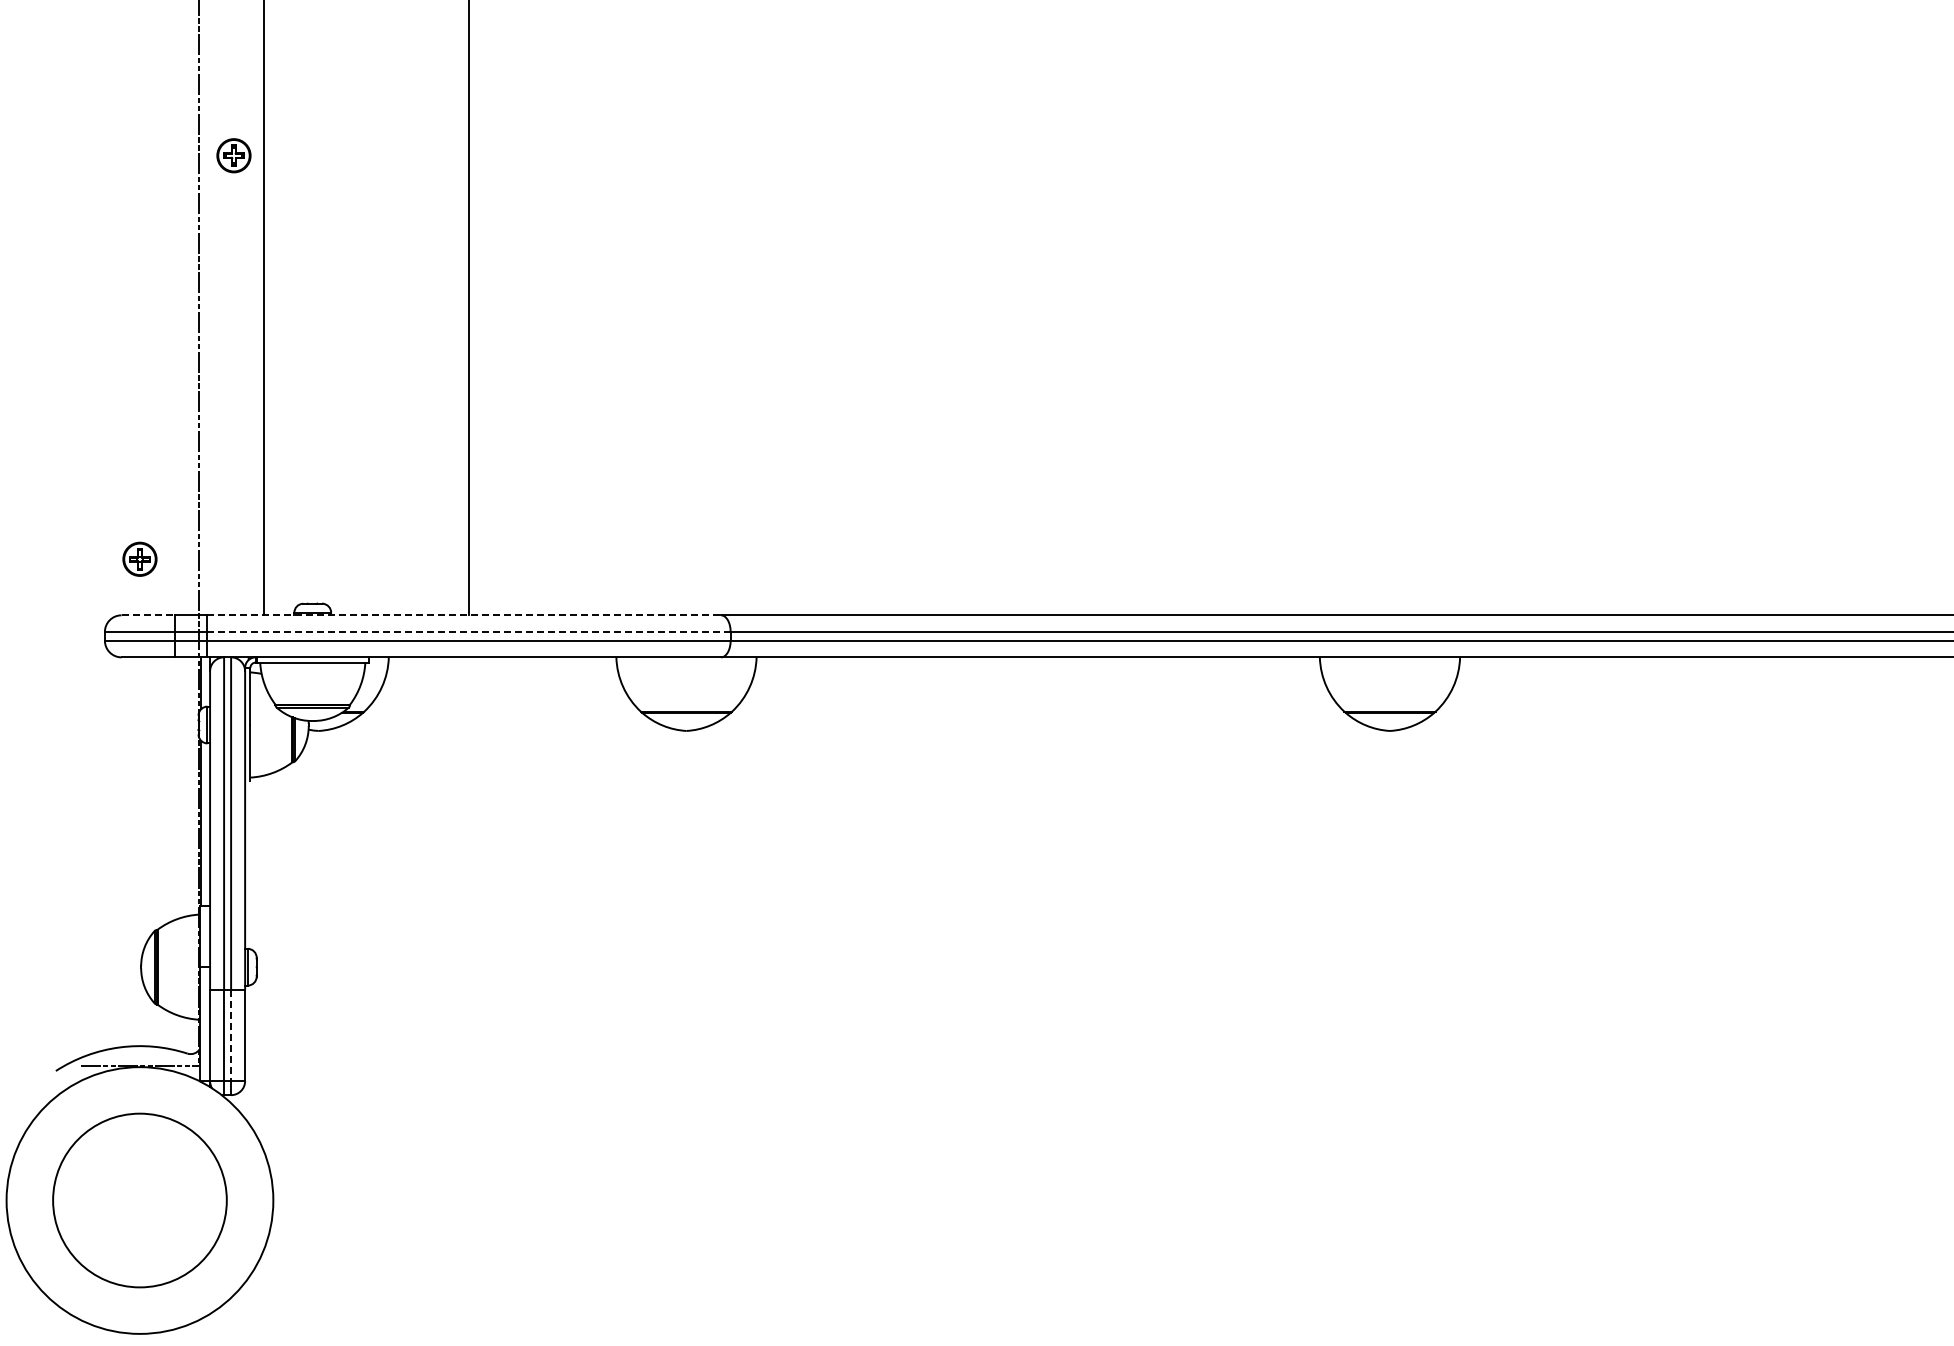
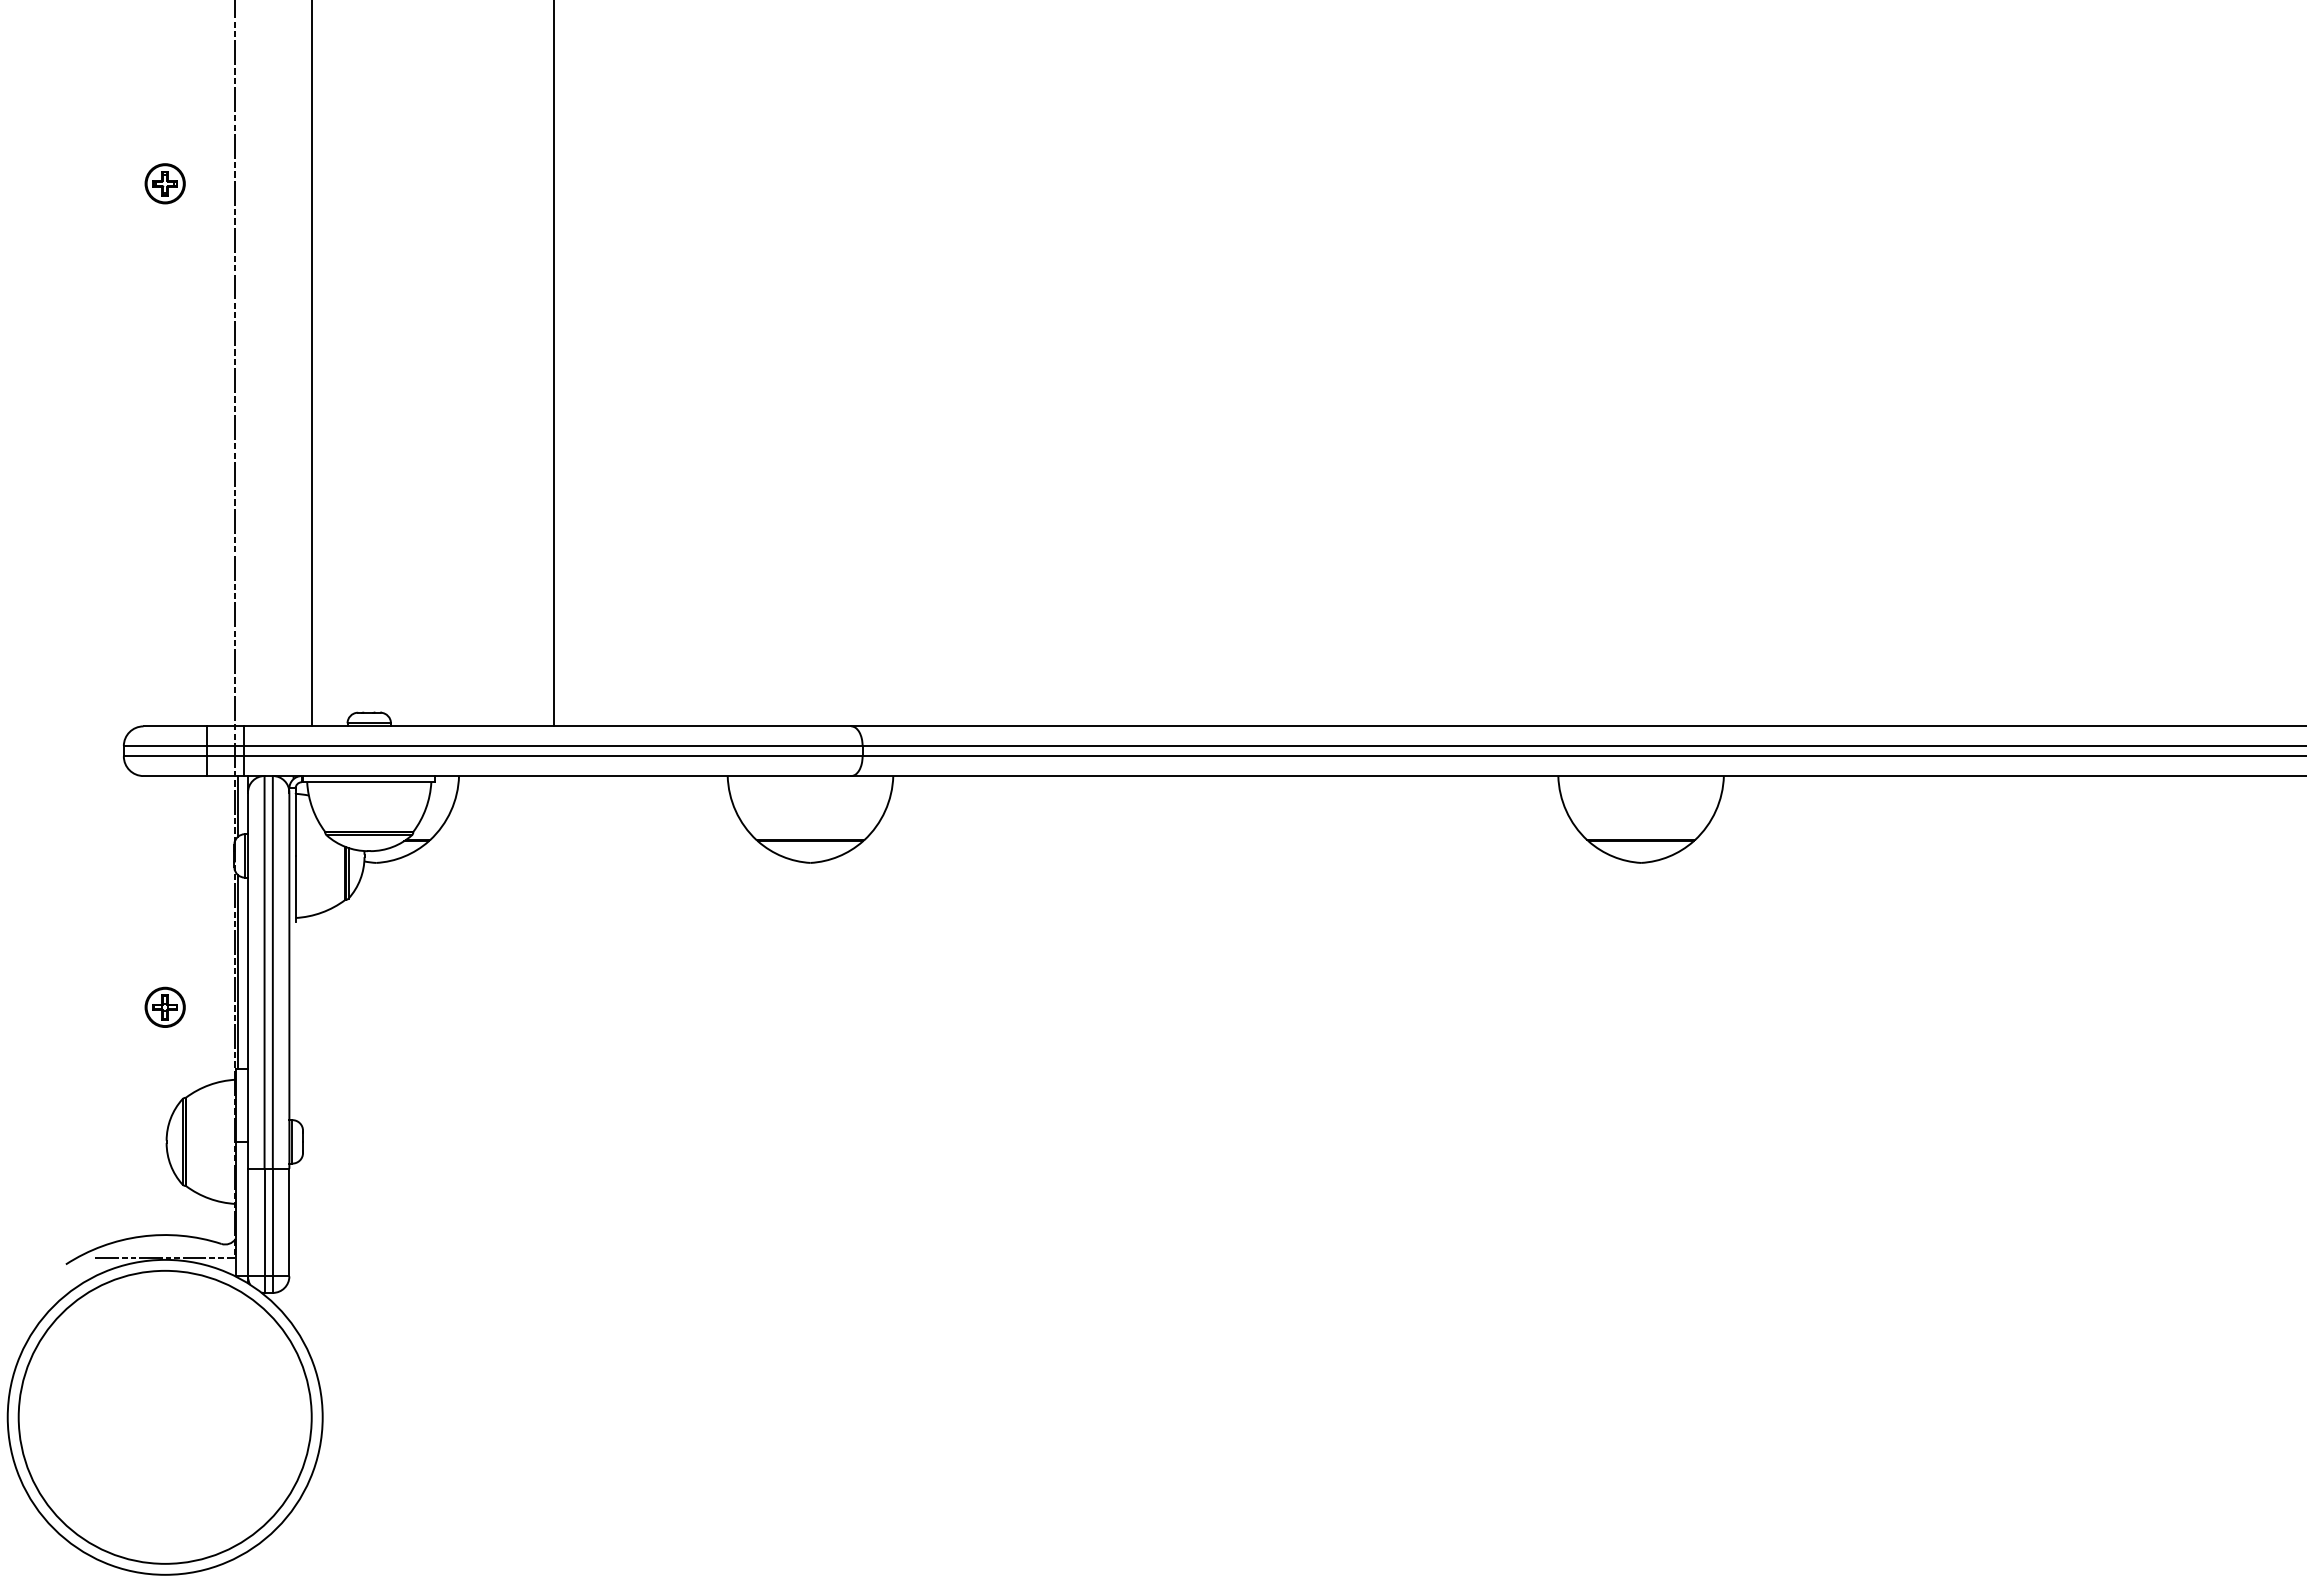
part: (233, 155) -> (164, 183), moved
part: (139, 558) -> (164, 1006), moved
line: (148, 615) -> (175, 726), dashed -> solid
line: (464, 615) -> (548, 726), dashed -> solid
line: (468, 631) -> (553, 745), dashed -> solid
line: (231, 1035) -> (273, 1222), dashed -> solid
circle: (139, 1200) -> (164, 1417), size x1.43

